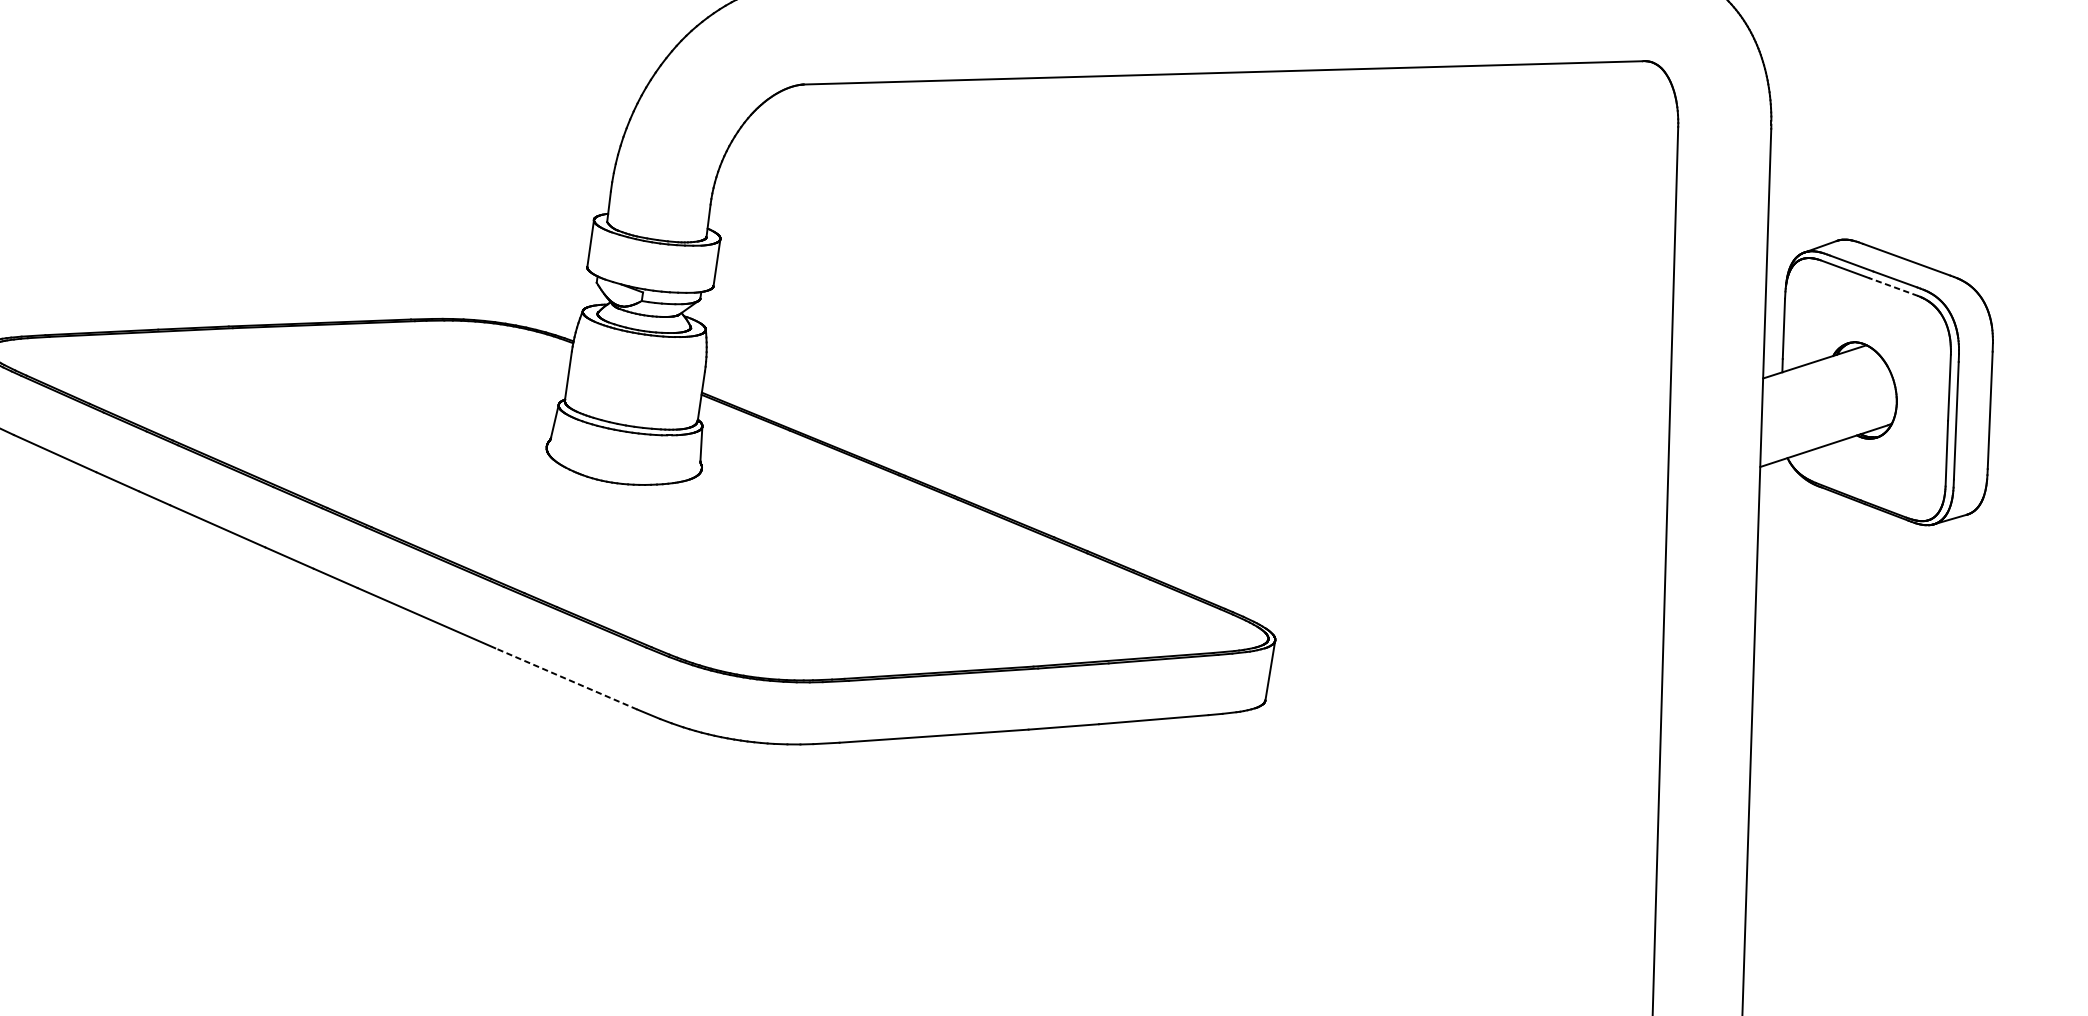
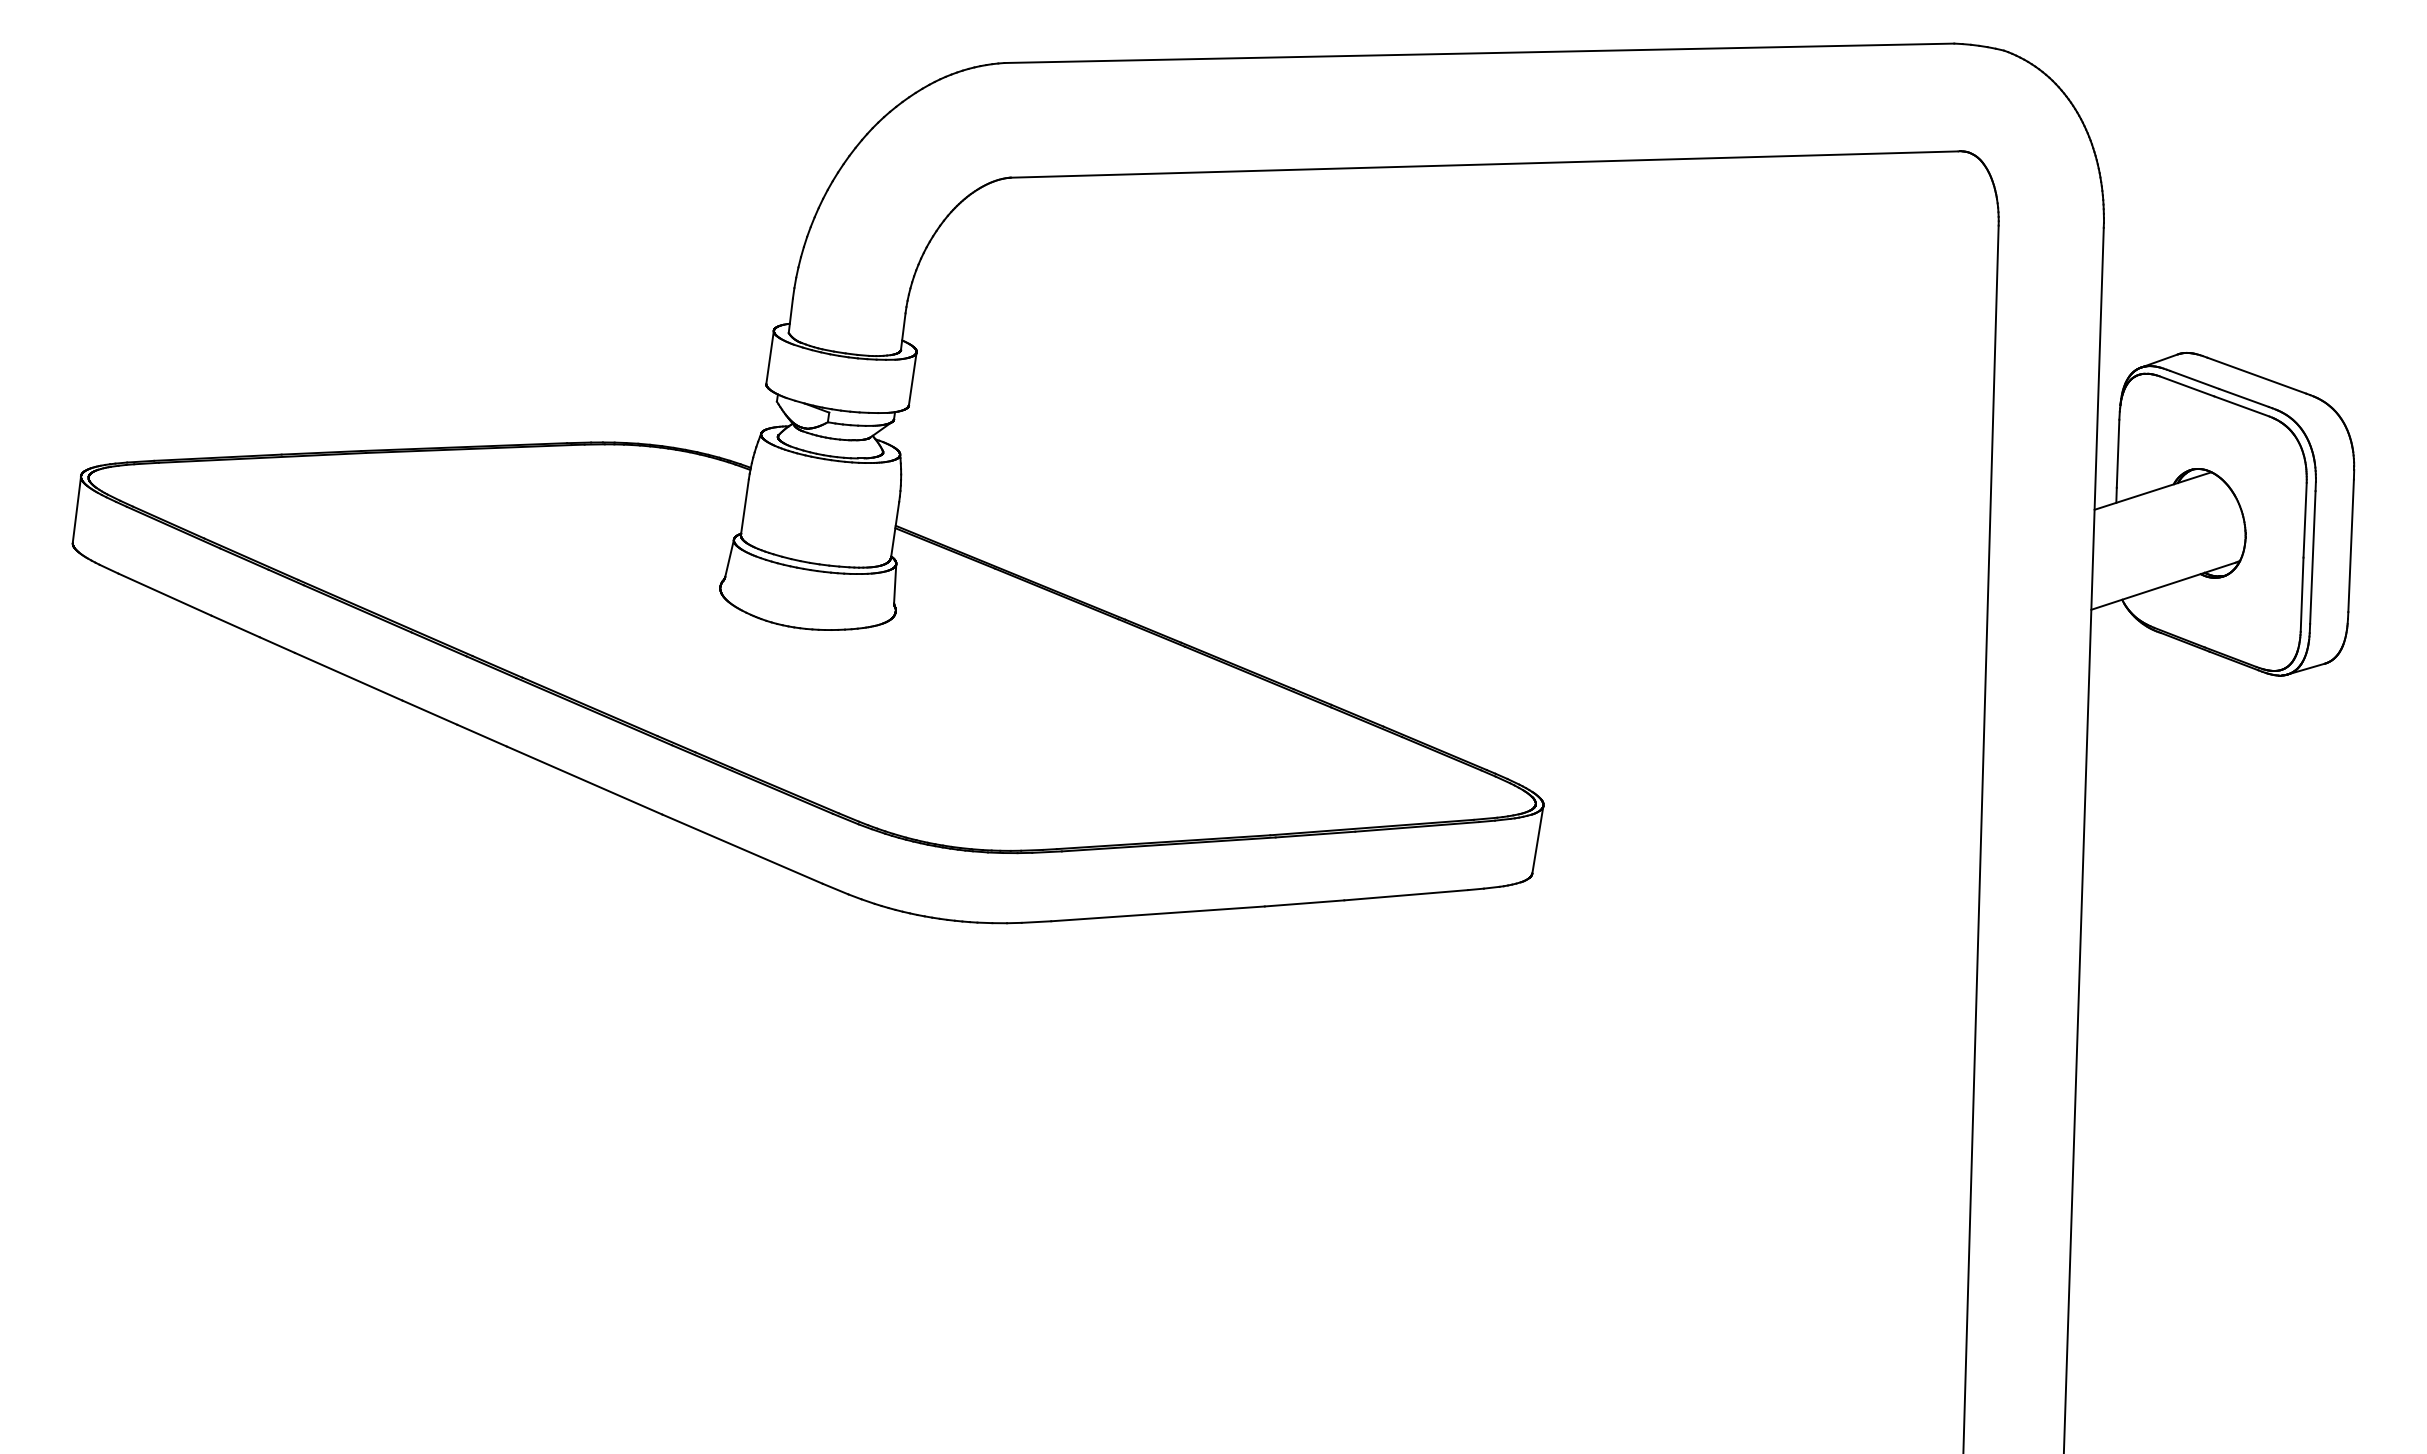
line: (1894, 287) -> (2242, 406), dashed -> solid
line: (566, 678) -> (742, 848), dashed -> solid

